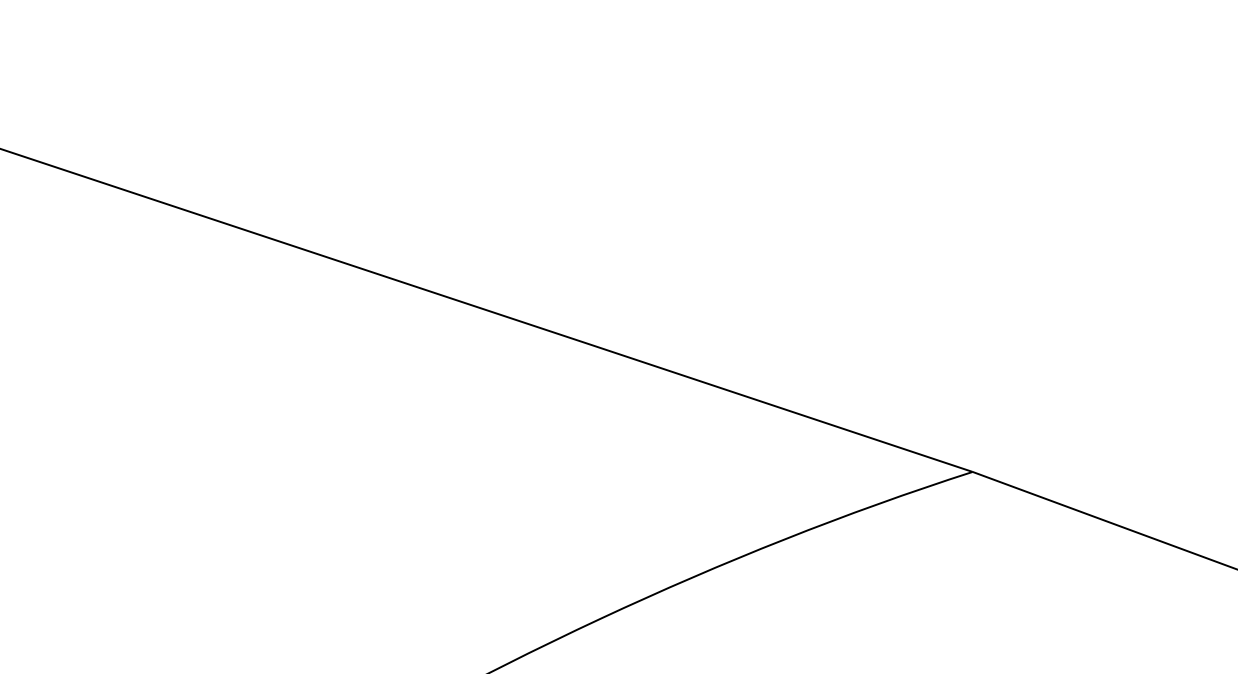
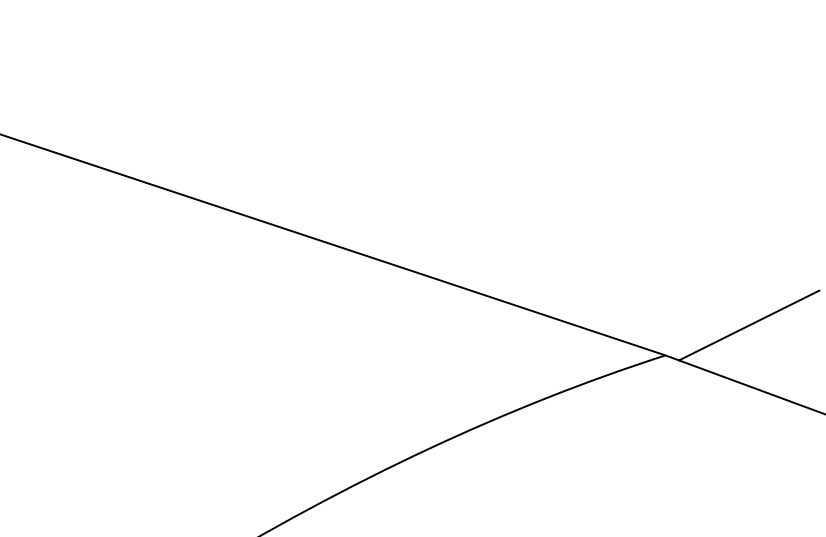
line: (1105, 424) -> (749, 325), added

